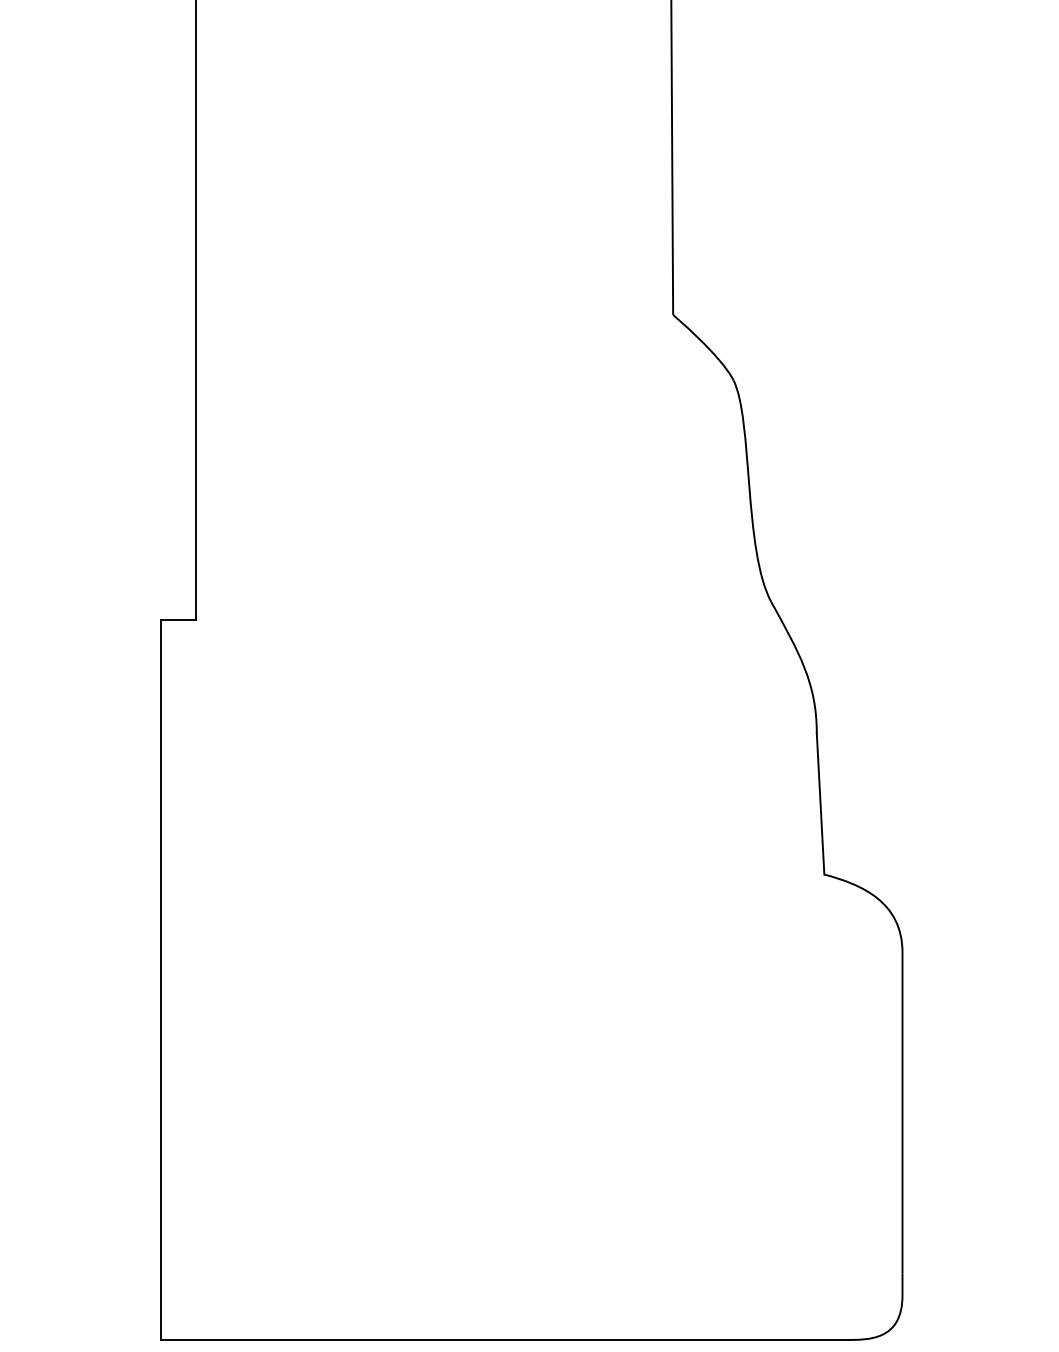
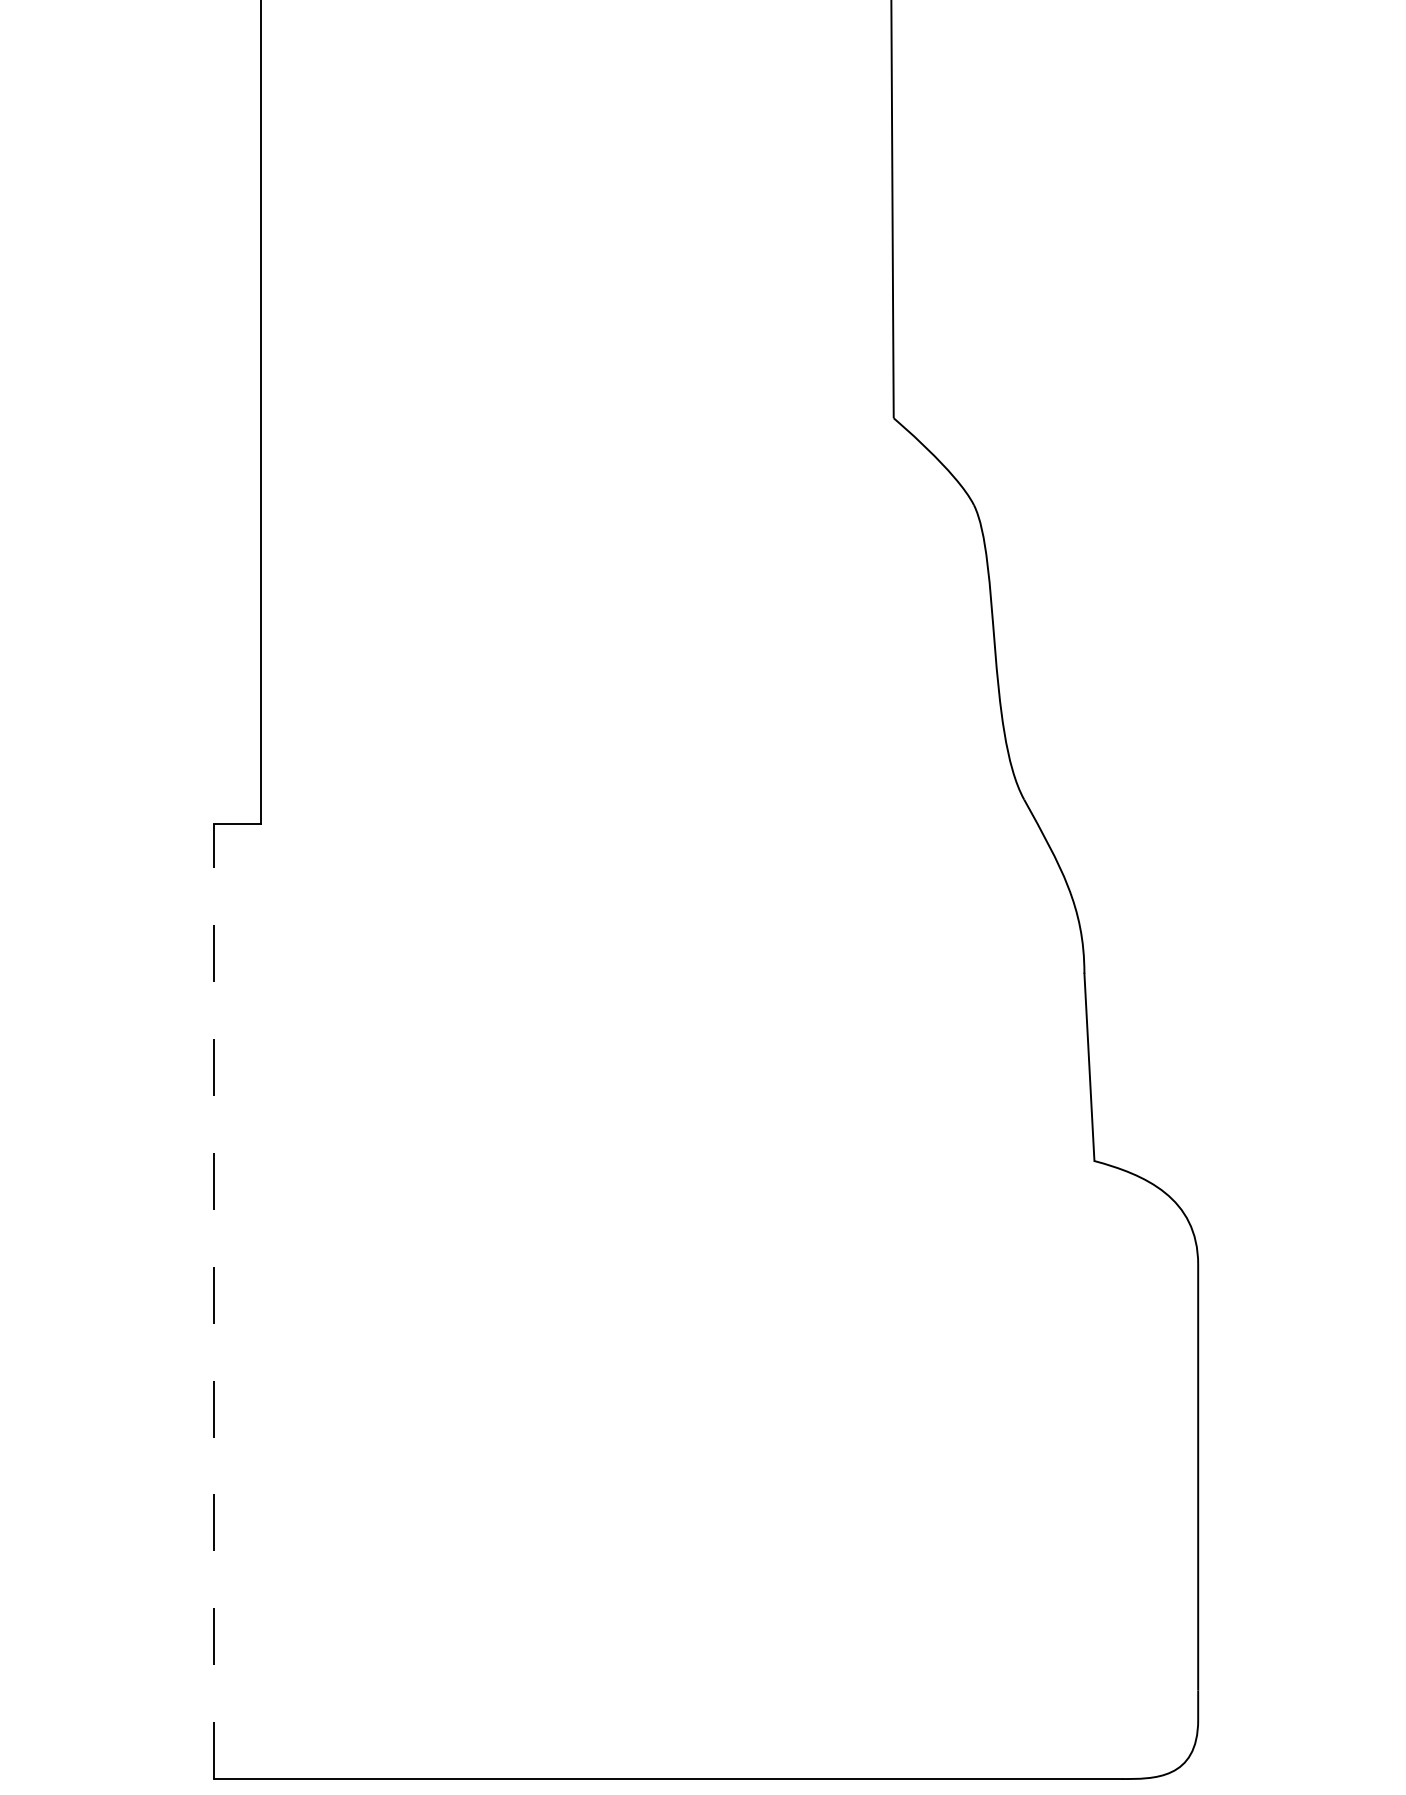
line: (160, 980) -> (213, 1301), solid -> dashed

